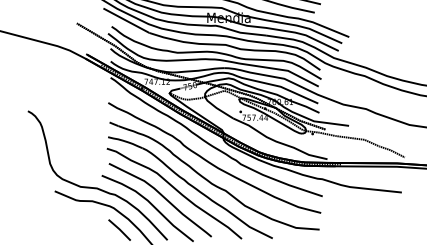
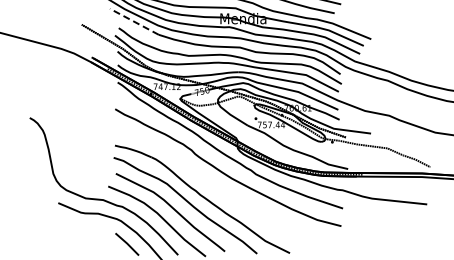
line: (126, 20) -> (134, 21), solid -> dashed
part: (209, 180) -> (222, 191), removed

